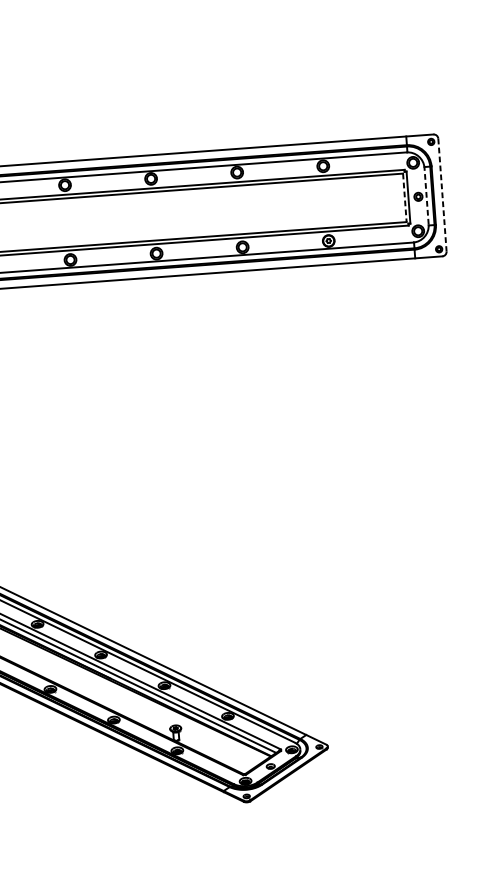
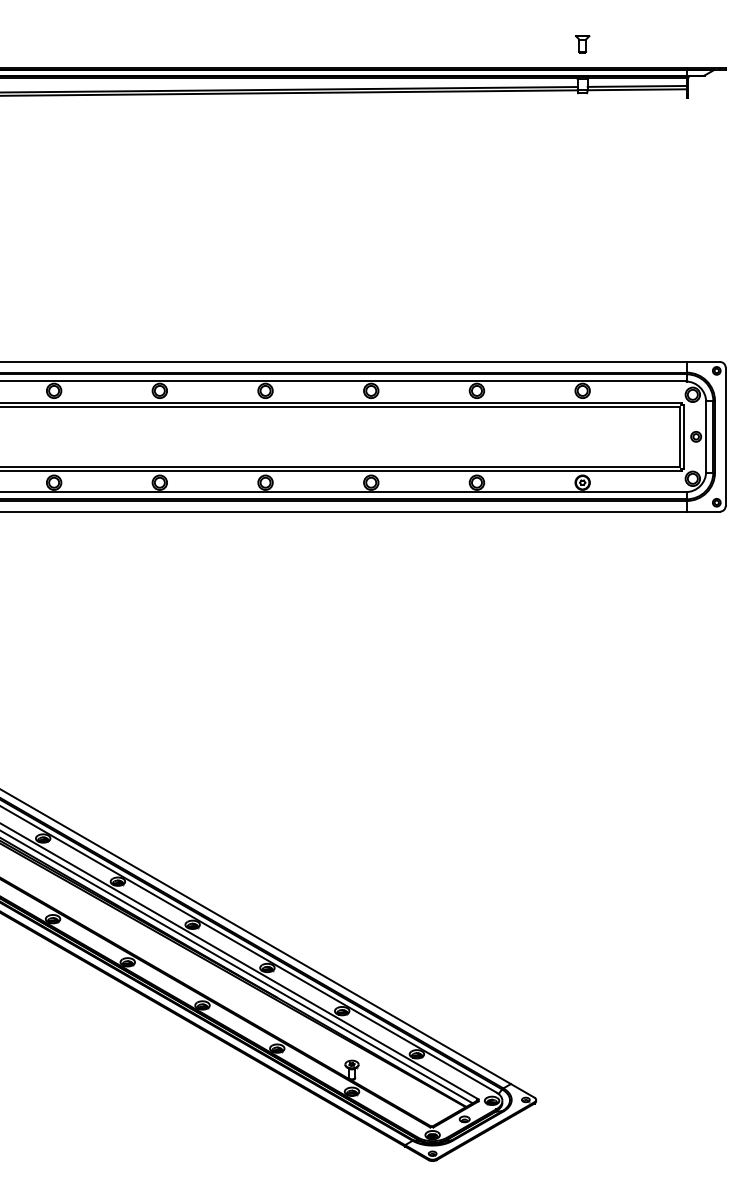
line: (426, 195) -> (706, 436), dashed -> solid
line: (442, 195) -> (725, 437), dashed -> solid
line: (404, 197) -> (679, 436), dashed -> solid

